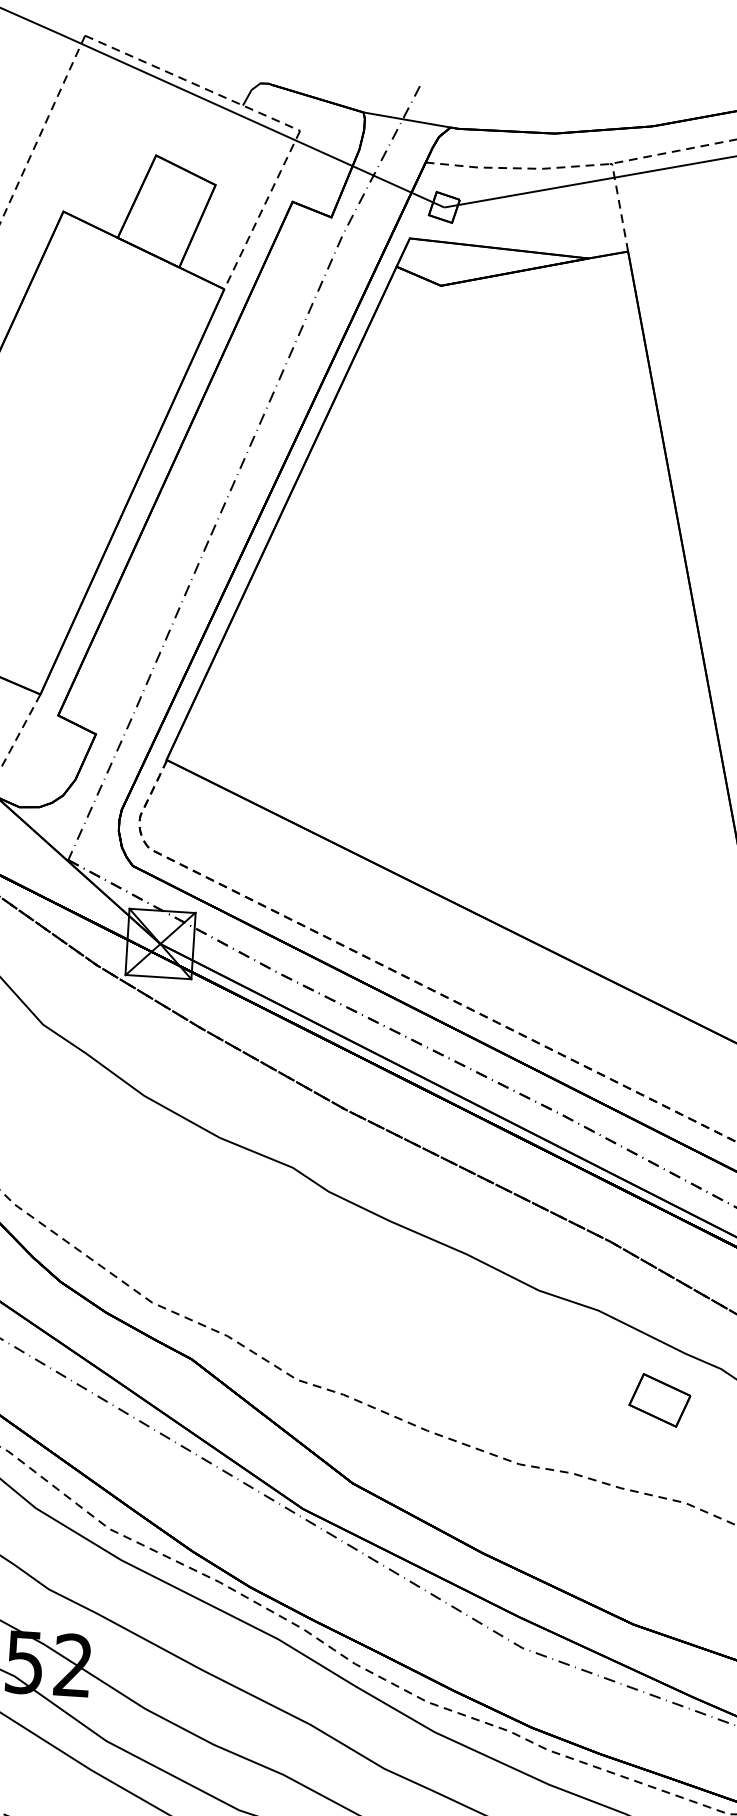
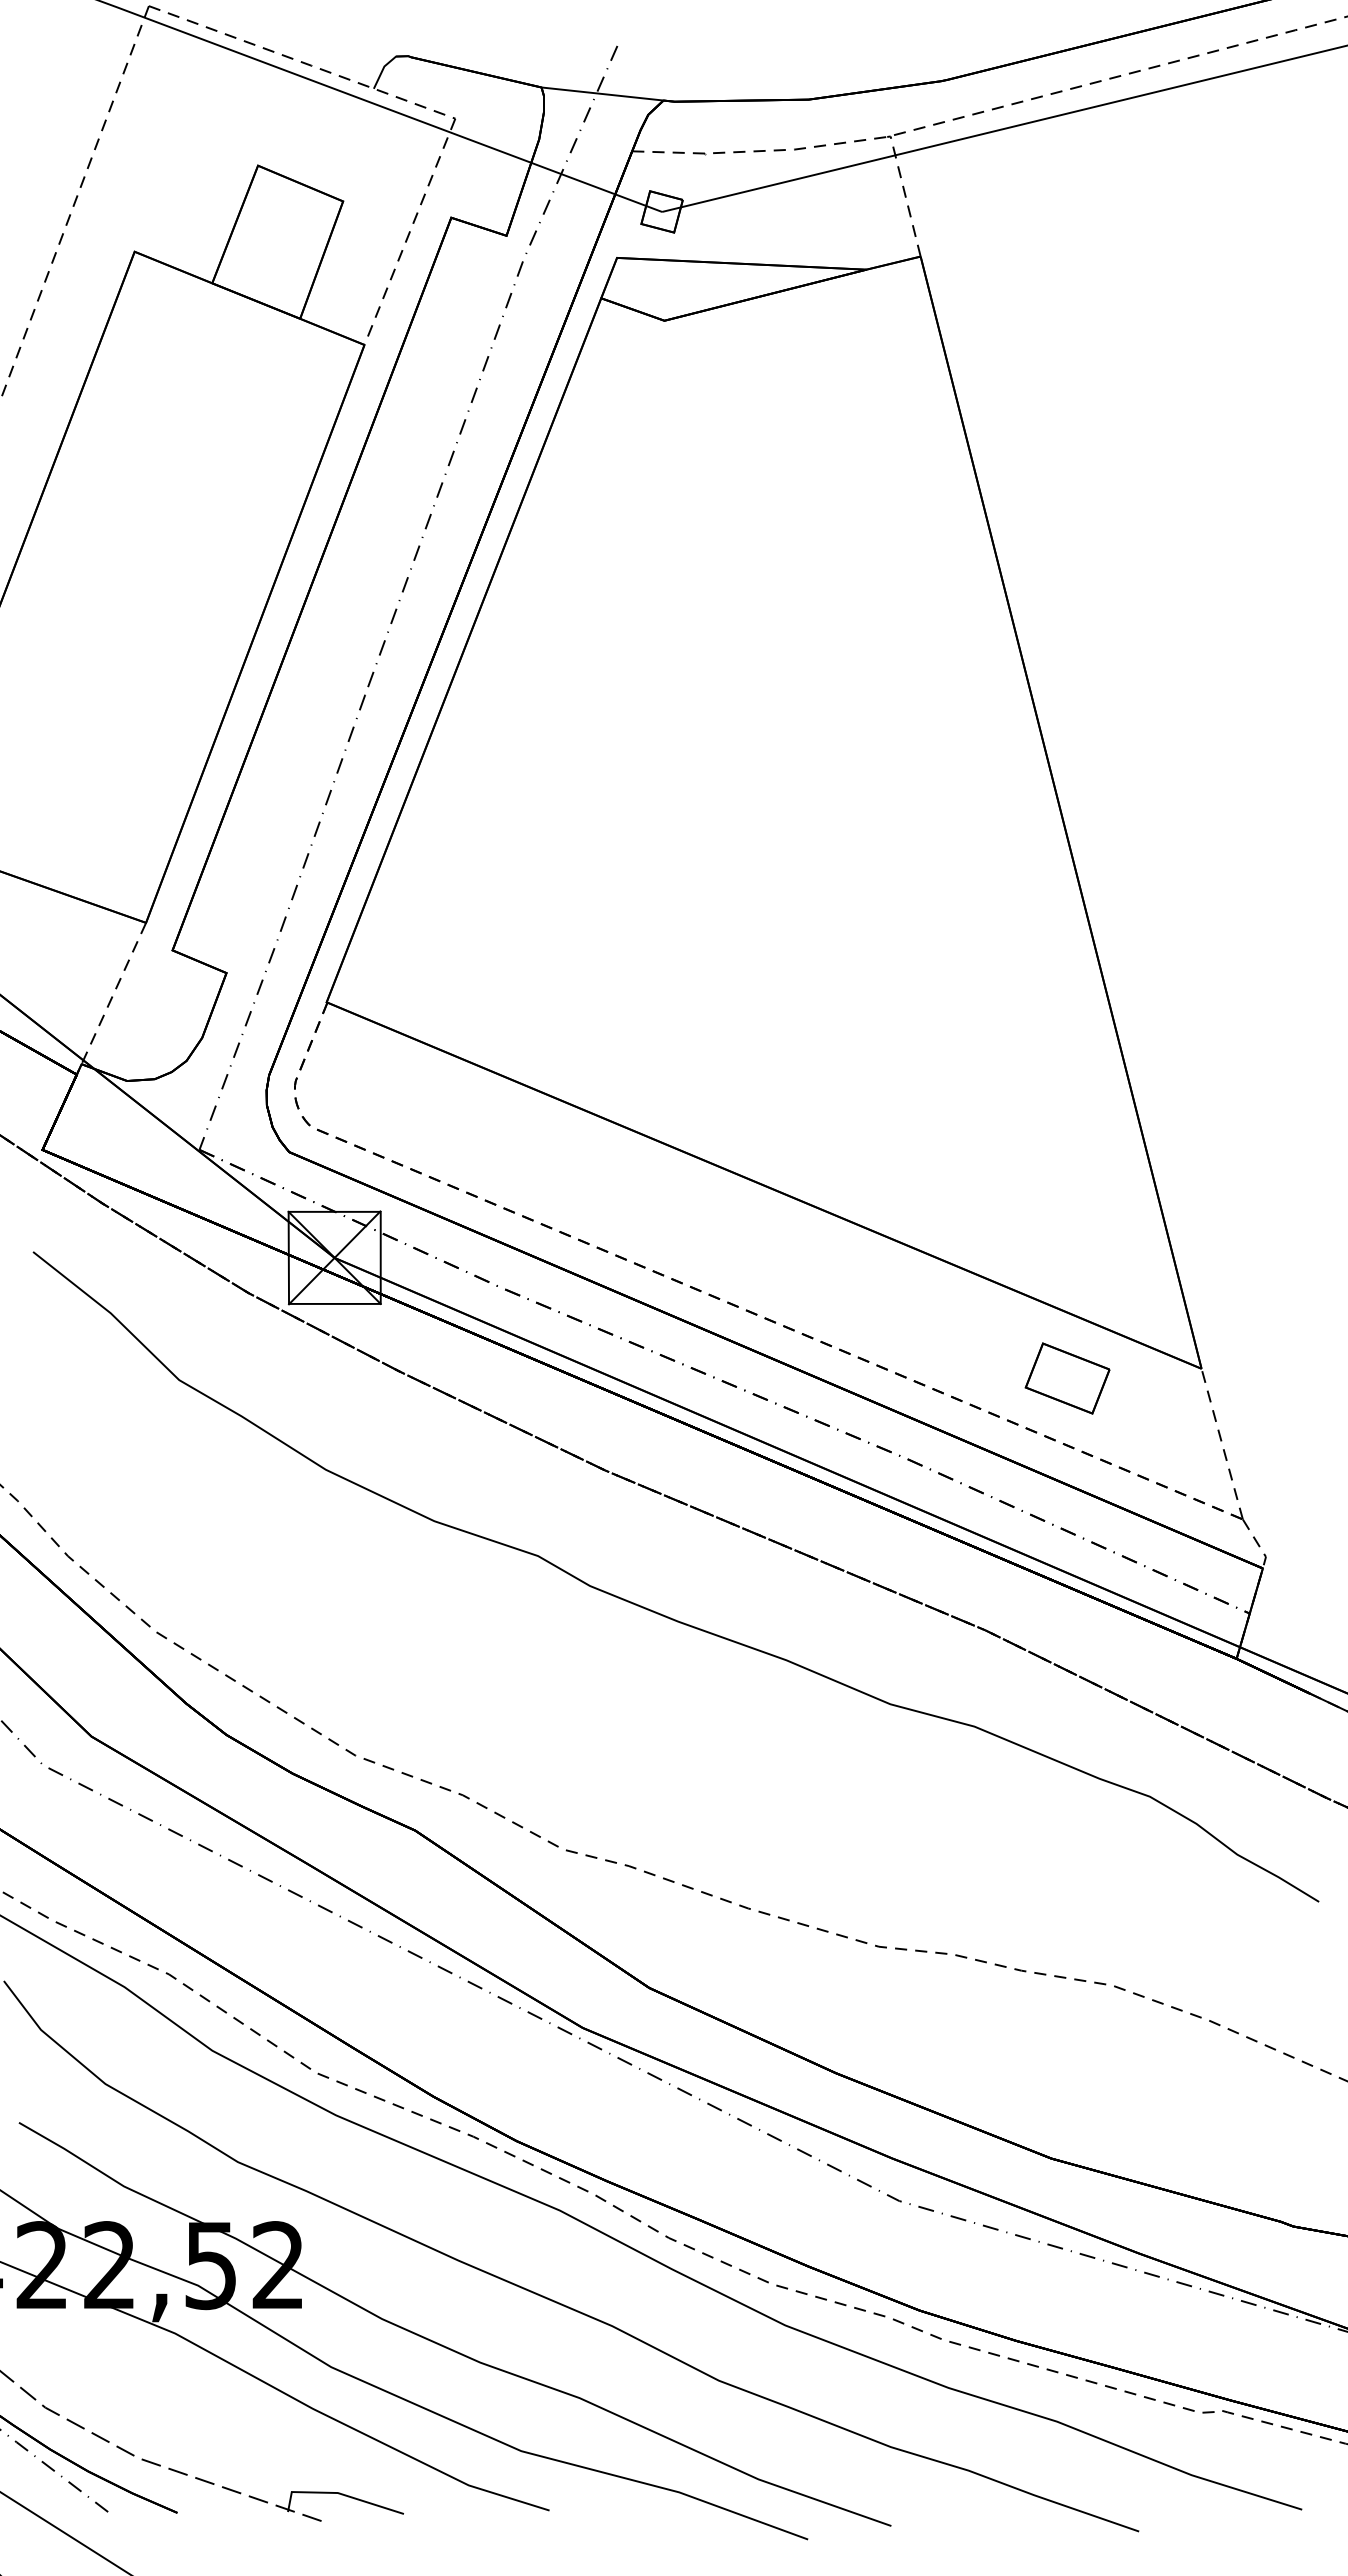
part: (659, 1400) -> (1067, 1378), moved

